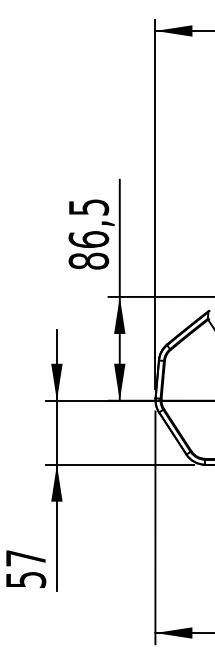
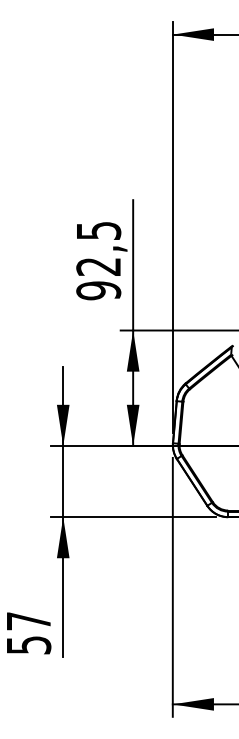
text: (88, 250) -> (98, 278), 86,5 -> 92,5

